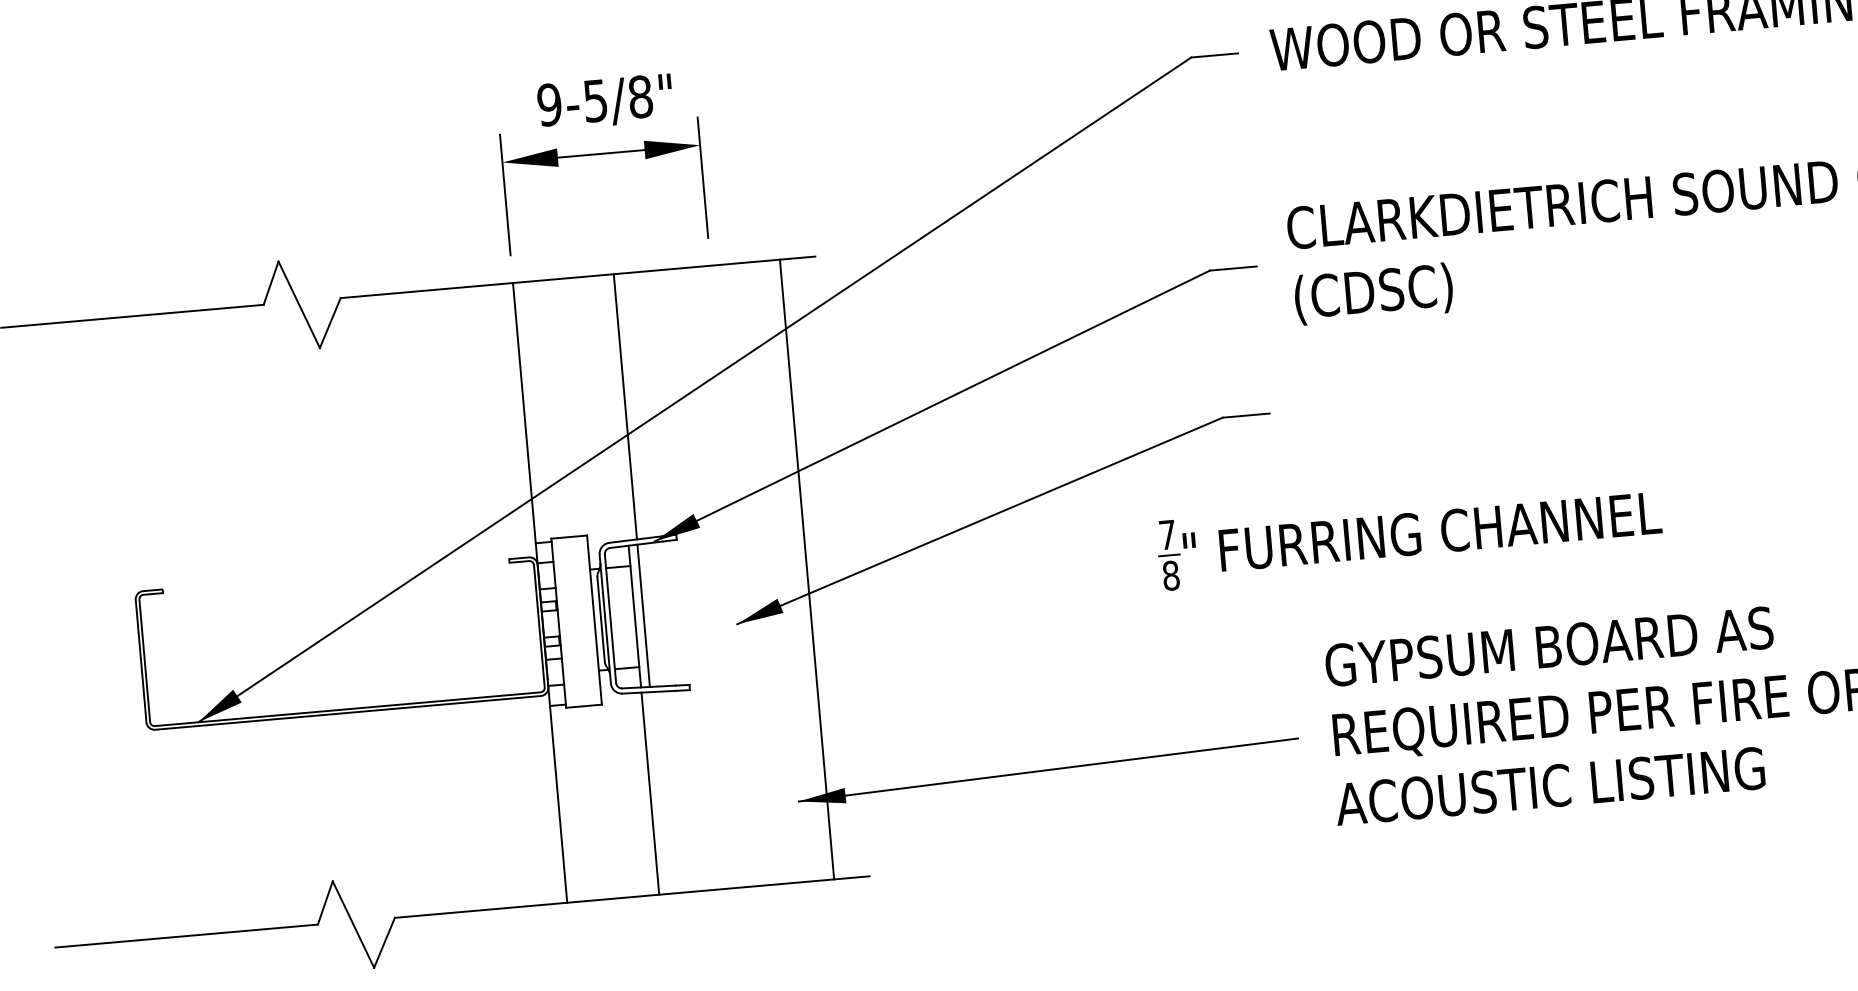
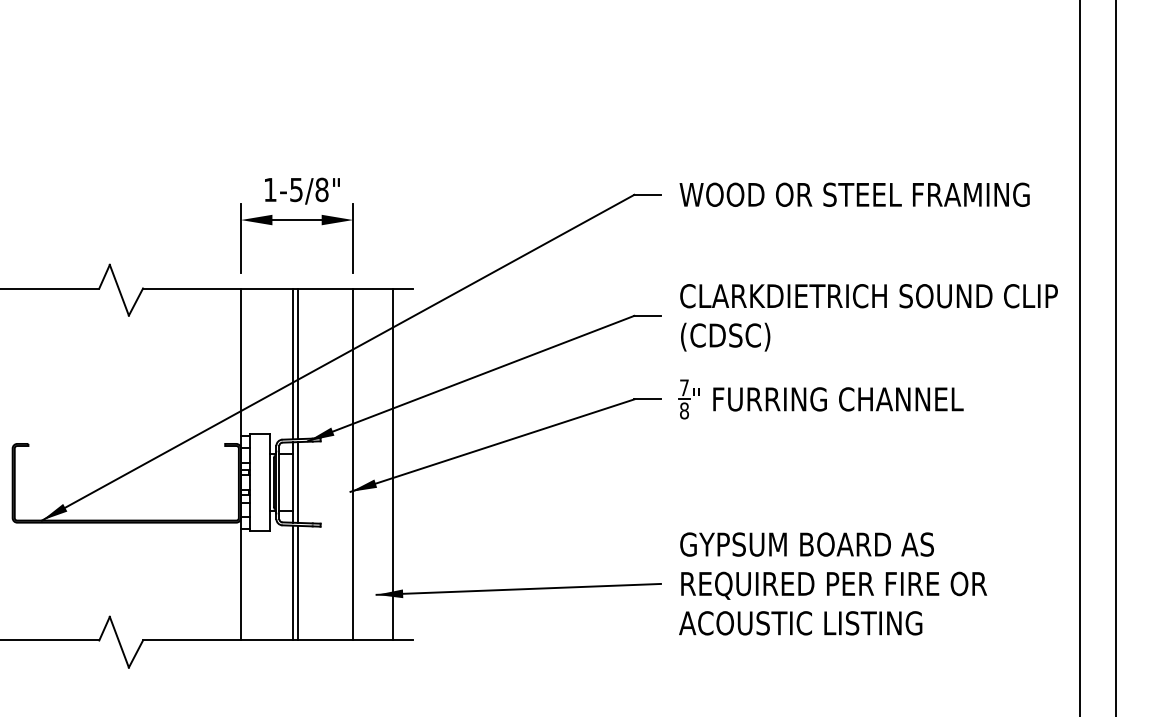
text: (548, 104) -> (269, 189), 9-5/8" -> 1-5/8"
line: (617, 406) -> (293, 363), added
part: (1408, 534) -> (820, 399), moved
line: (738, 575) -> (353, 464), added
line: (659, 791) -> (298, 582), added

